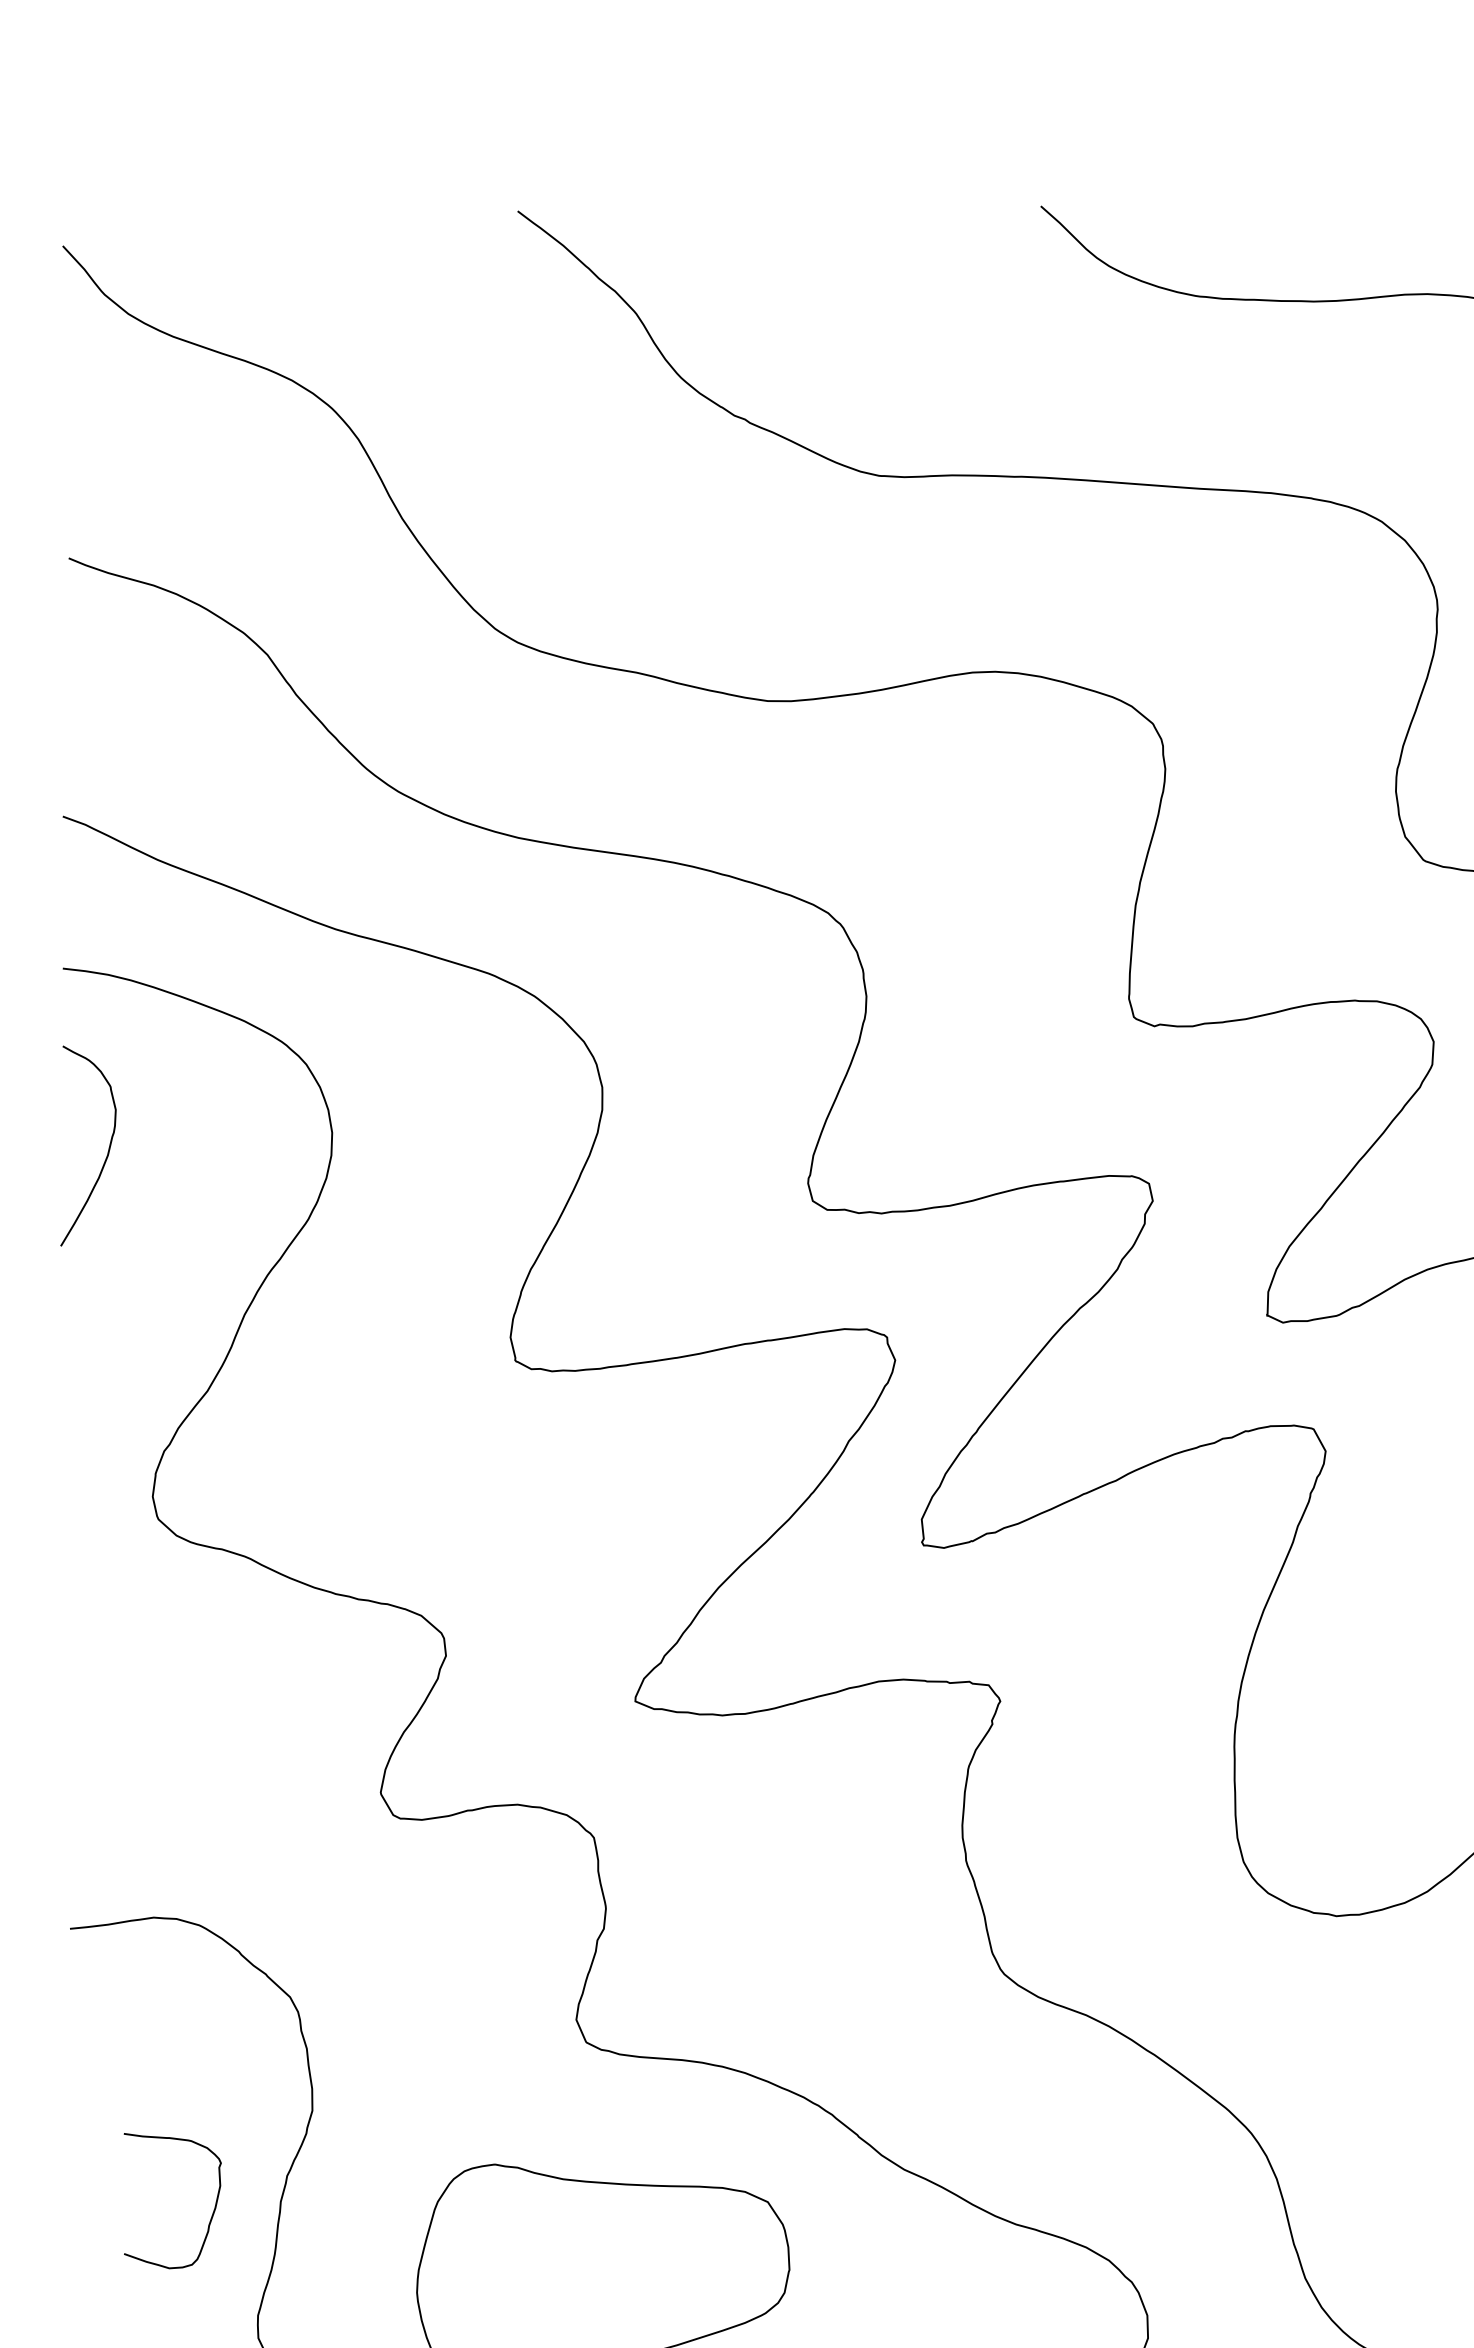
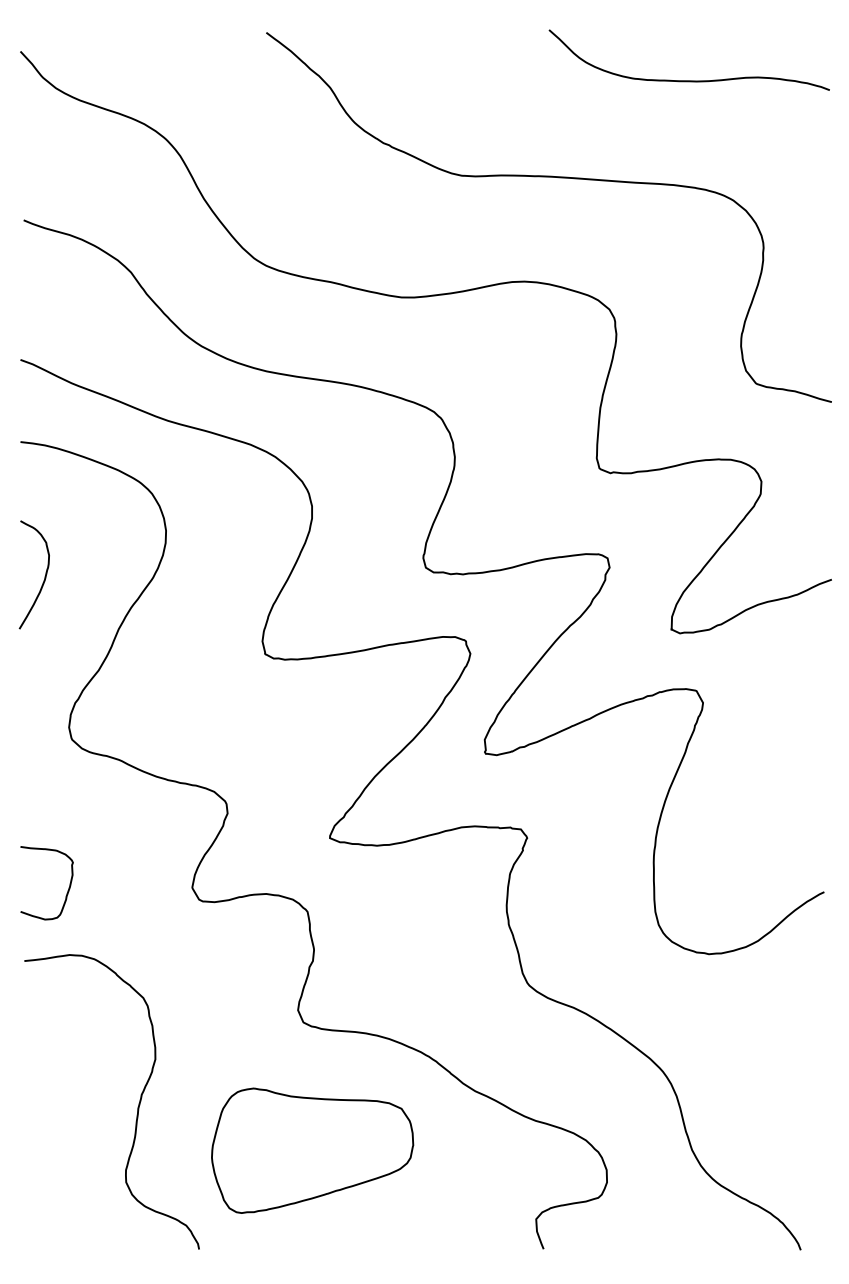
curve: (107, 1148) -> (44, 576), moved
curve: (210, 2214) -> (67, 890), moved

